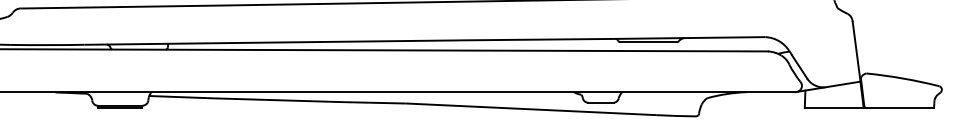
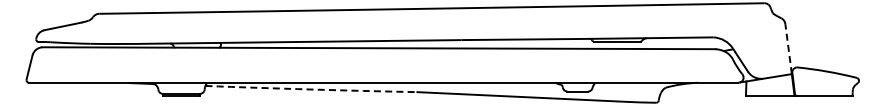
line: (856, 51) -> (788, 49), solid -> dashed
arc: (276, 100) -> (310, 89), solid -> dashed

